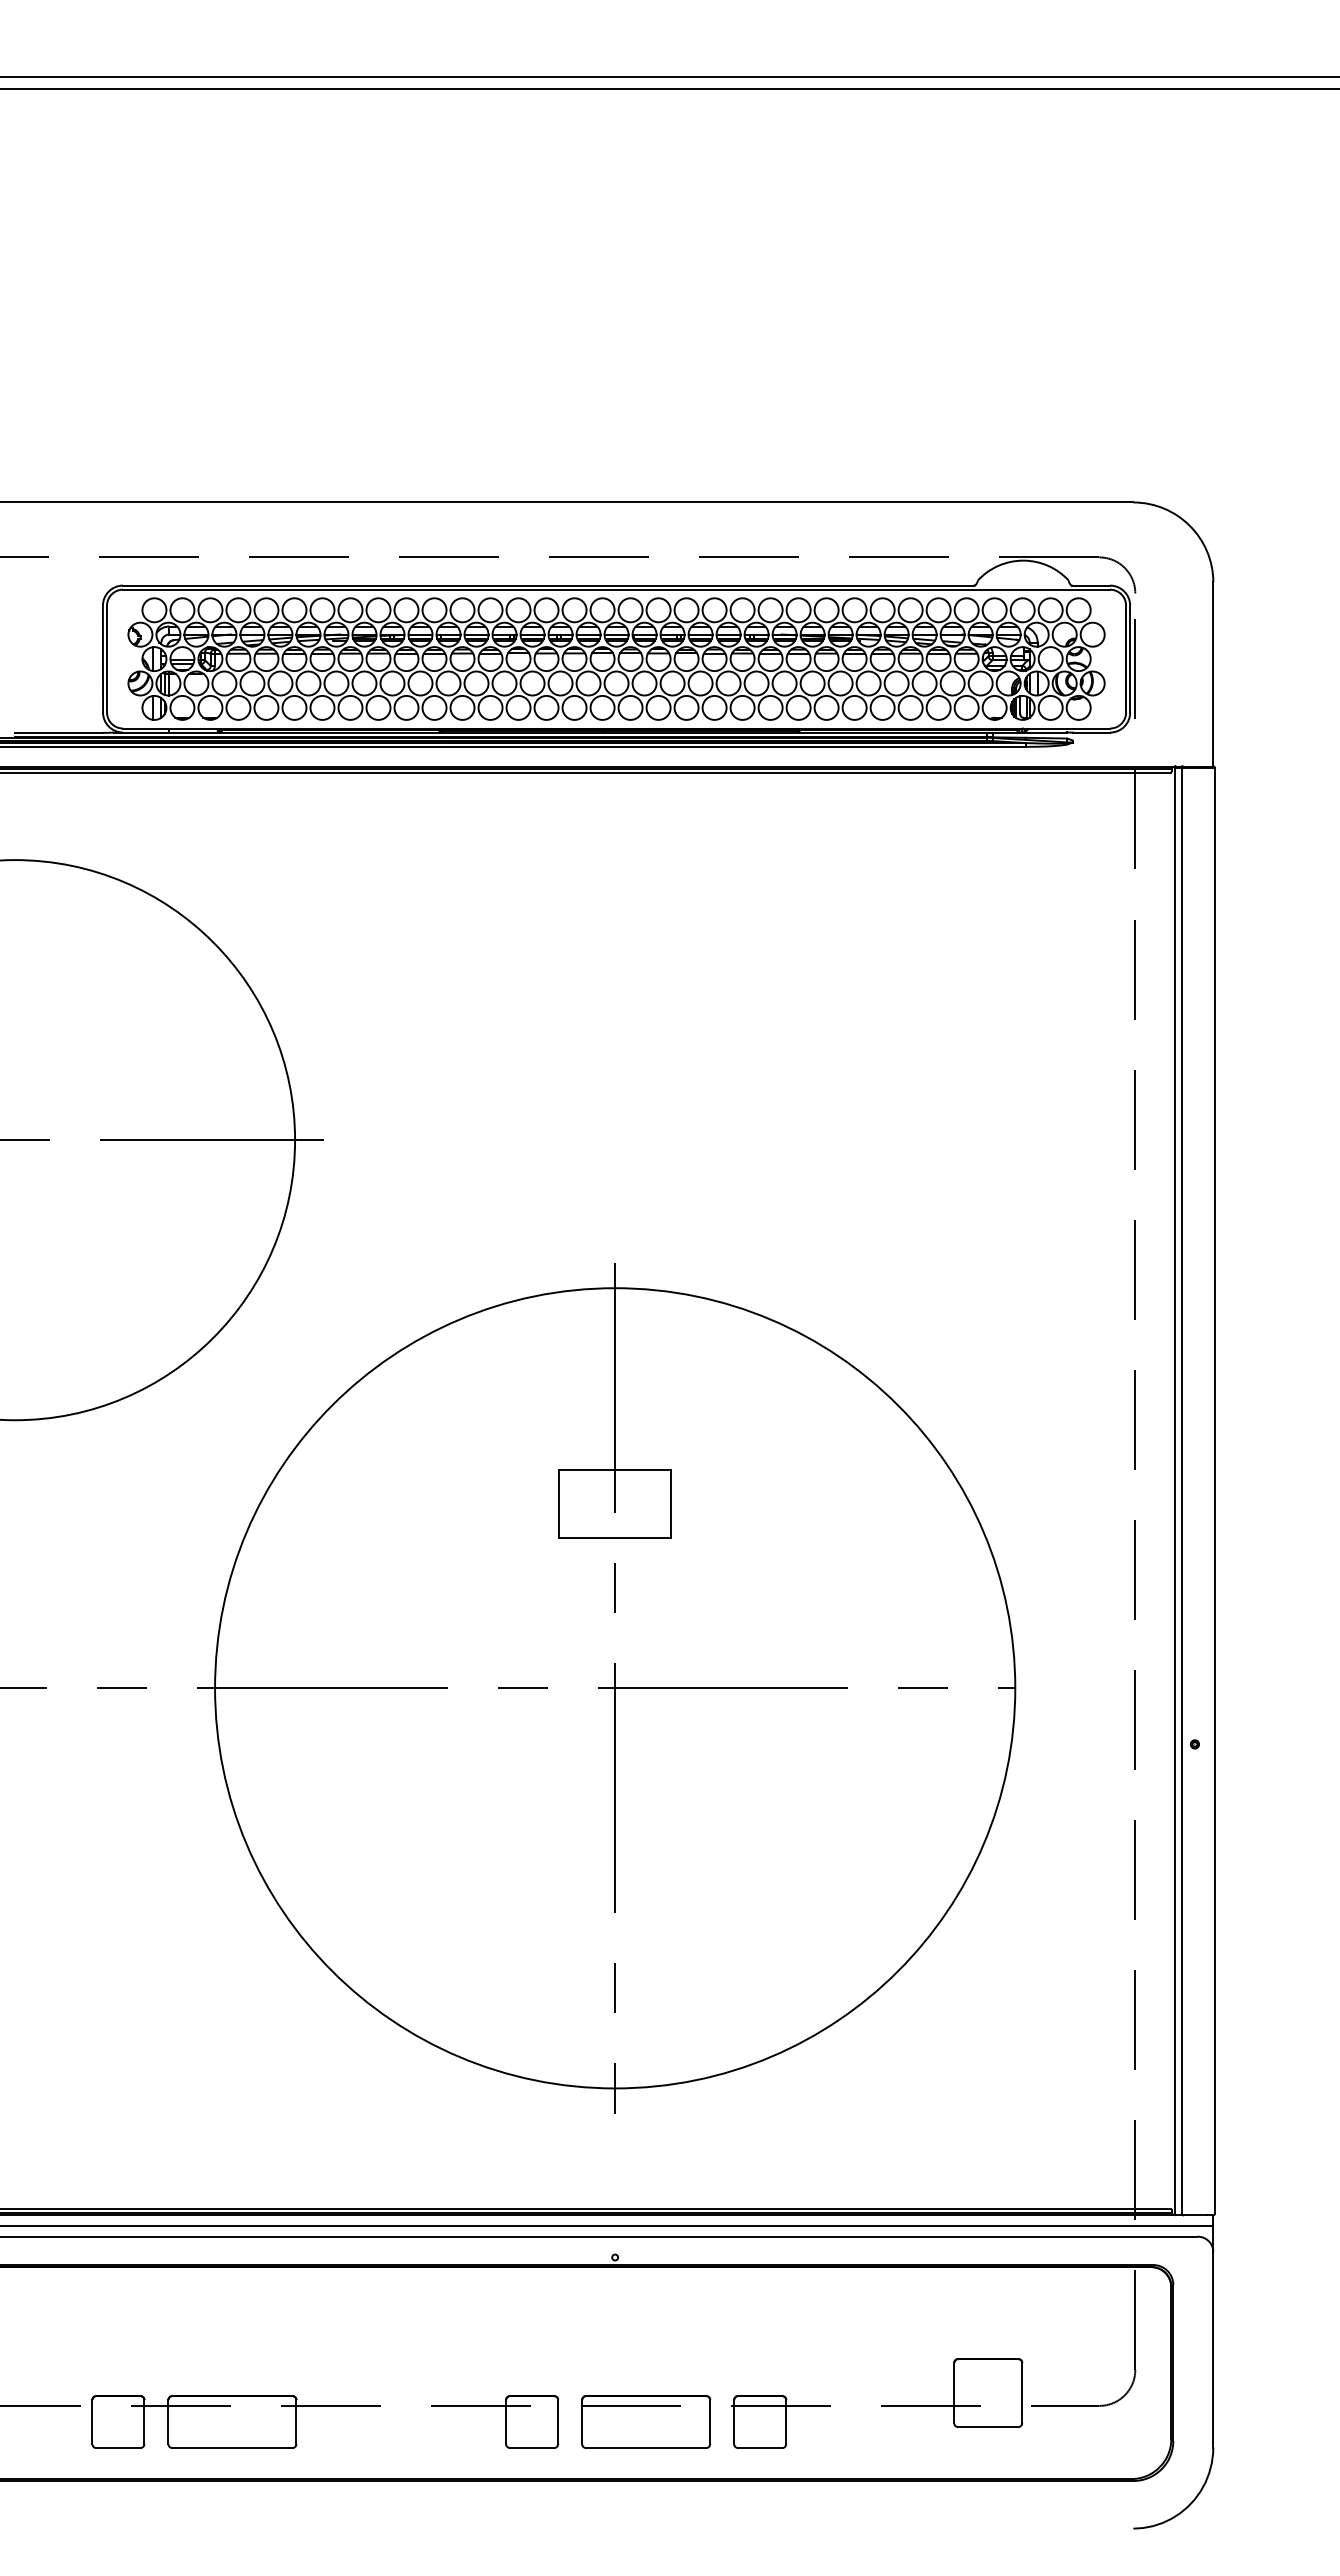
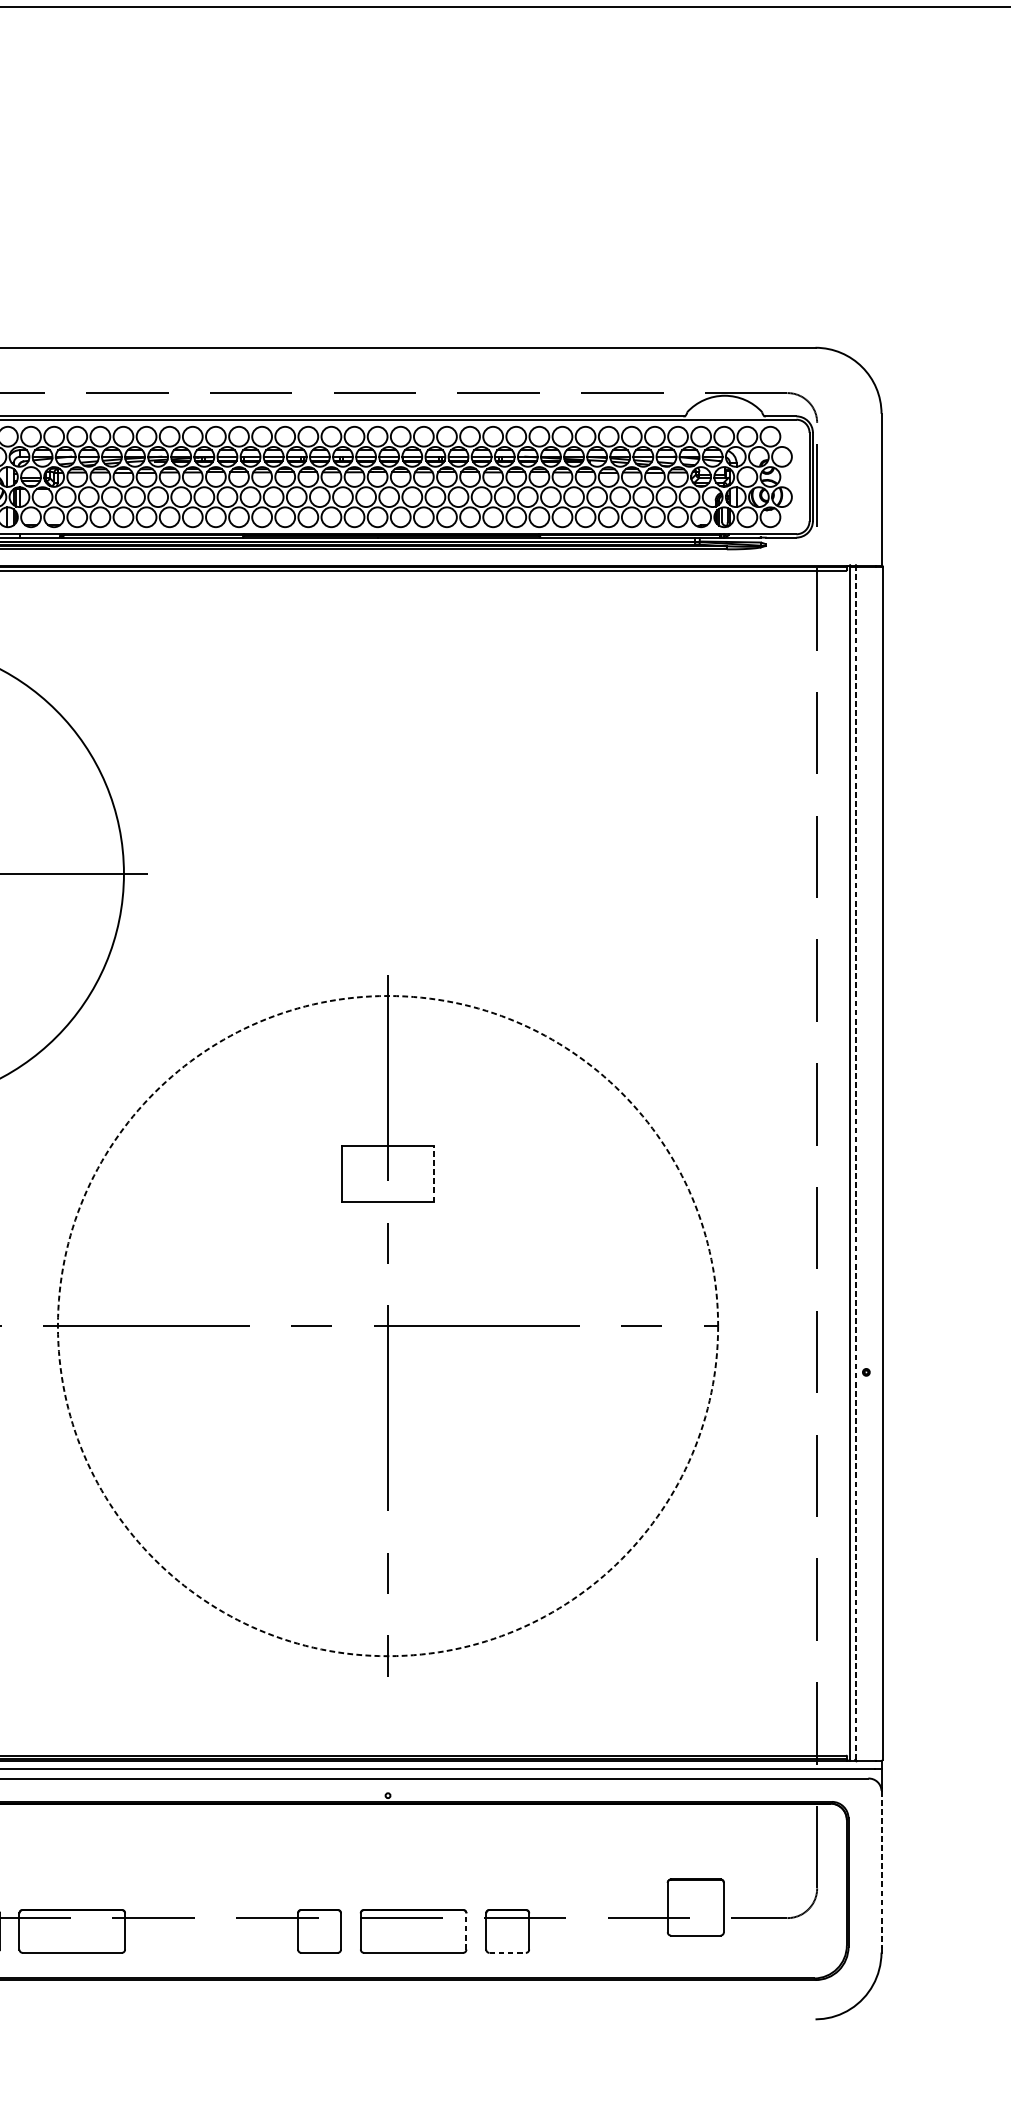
line: (1181, 1490) -> (855, 1162), solid -> dashed
line: (671, 1503) -> (434, 1173), solid -> dashed
circle: (615, 1688) -> (388, 1326), solid -> dashed
line: (1213, 2347) -> (881, 1869), solid -> dashed
line: (710, 2422) -> (466, 1931), solid -> dashed
line: (760, 2448) -> (507, 1953), solid -> dashed

